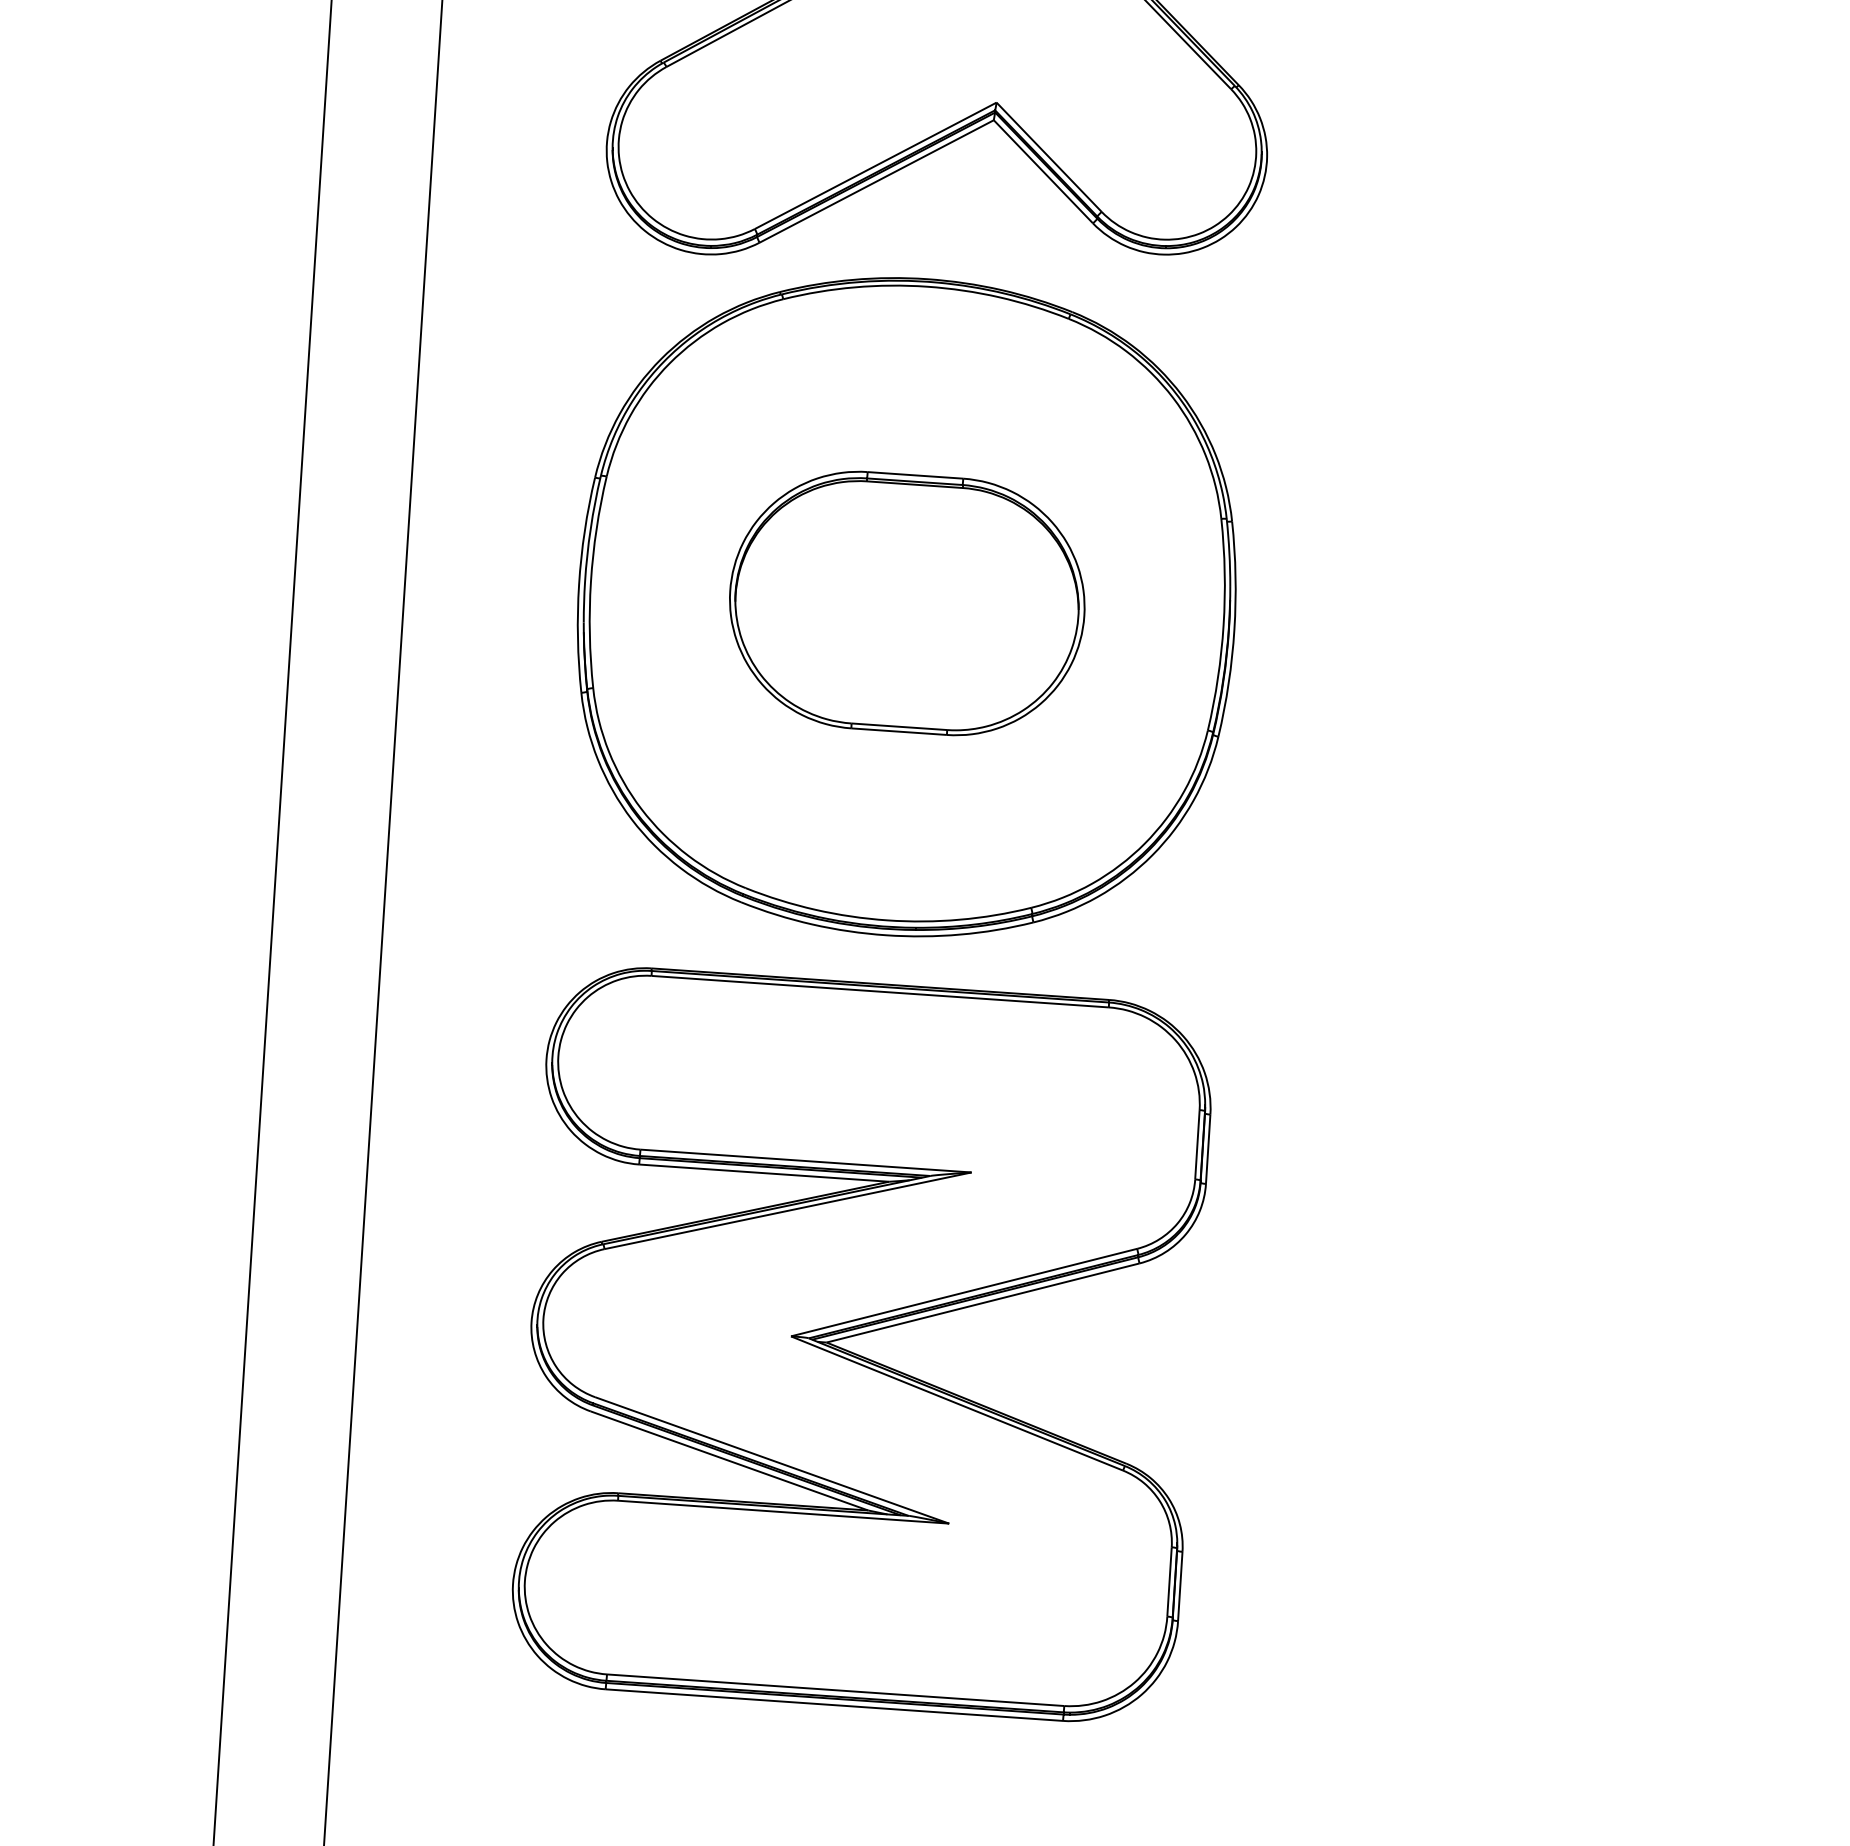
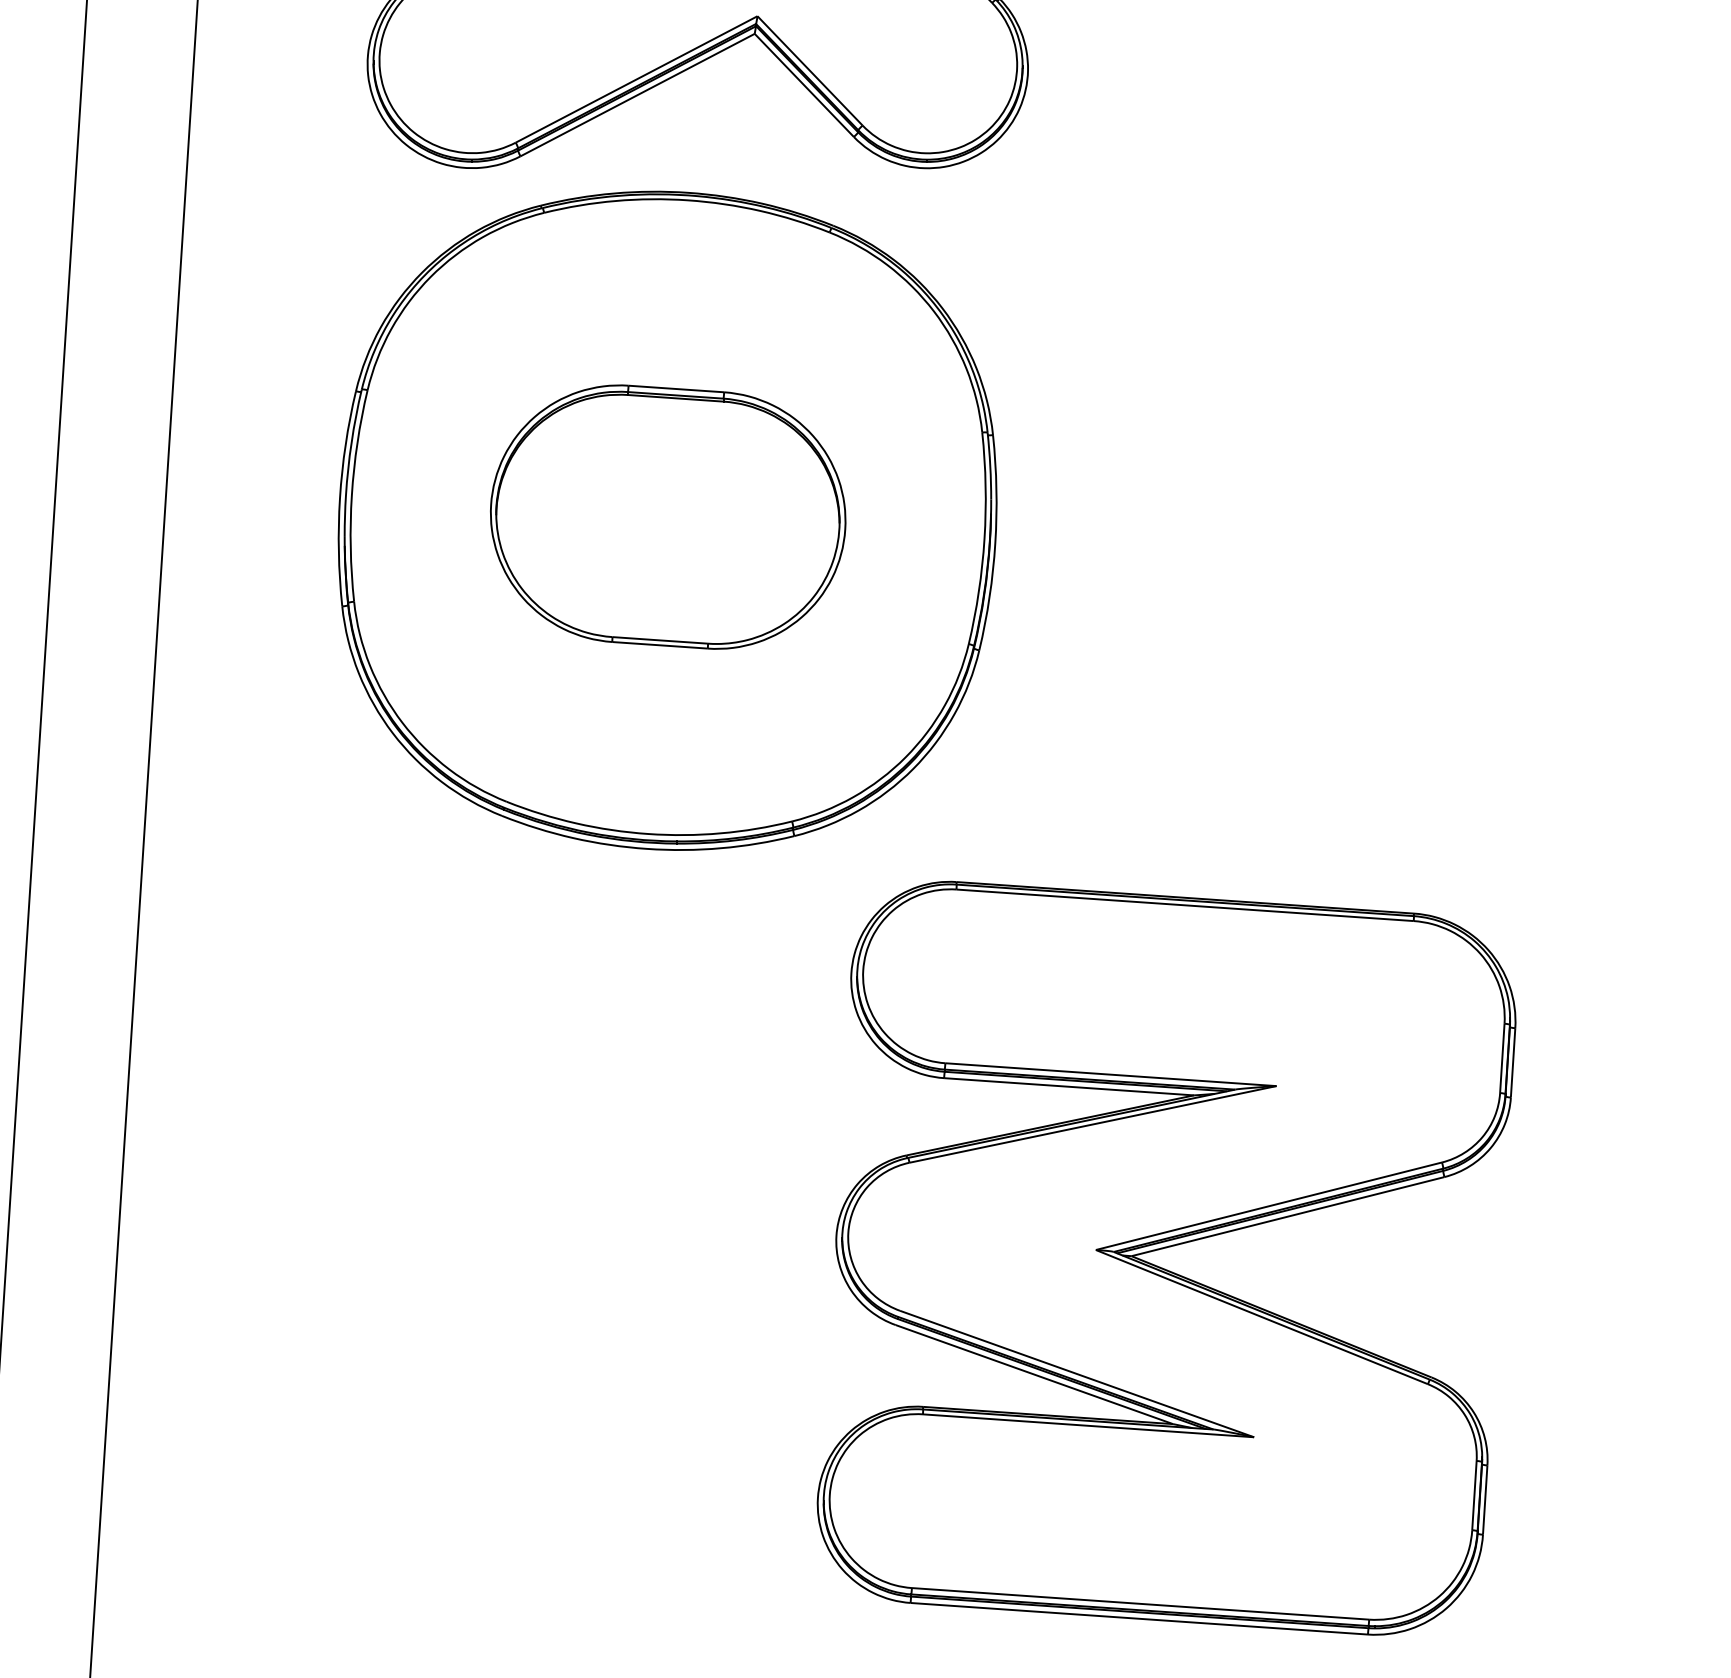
part: (859, 1335) -> (1164, 1249), moved

